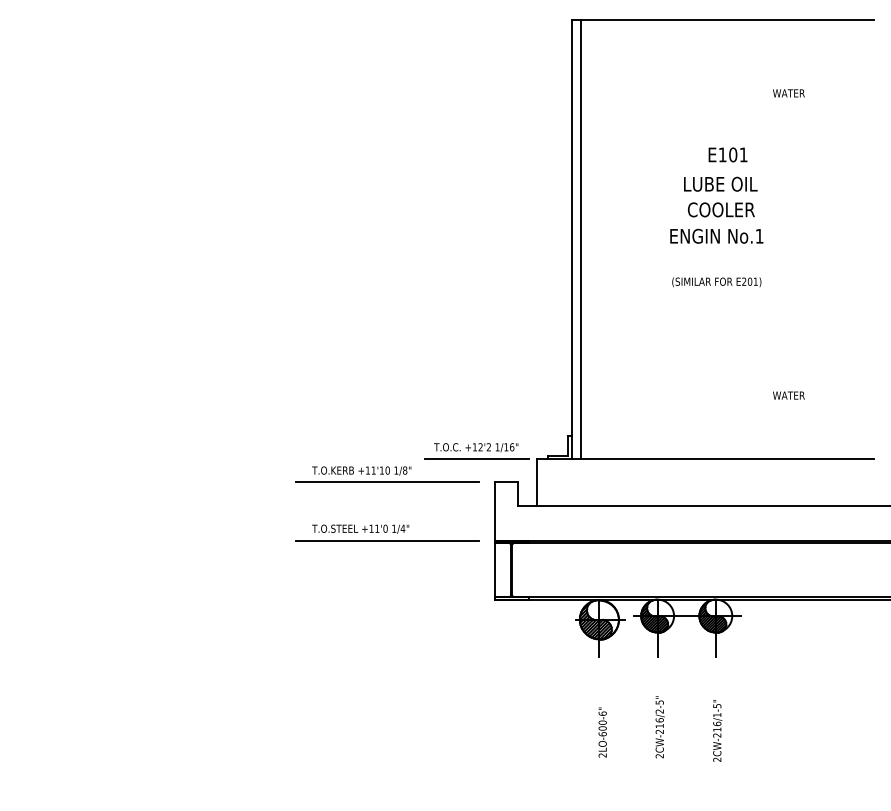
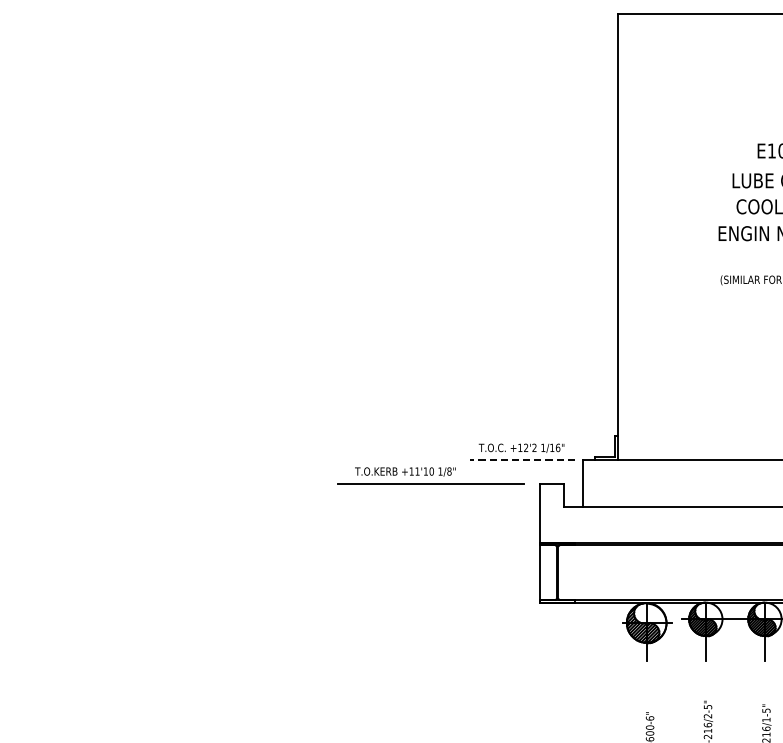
line: (580, 239) -> (627, 236), removed
line: (476, 459) -> (521, 460), solid -> dashed
part: (387, 532) -> (431, 534), removed

